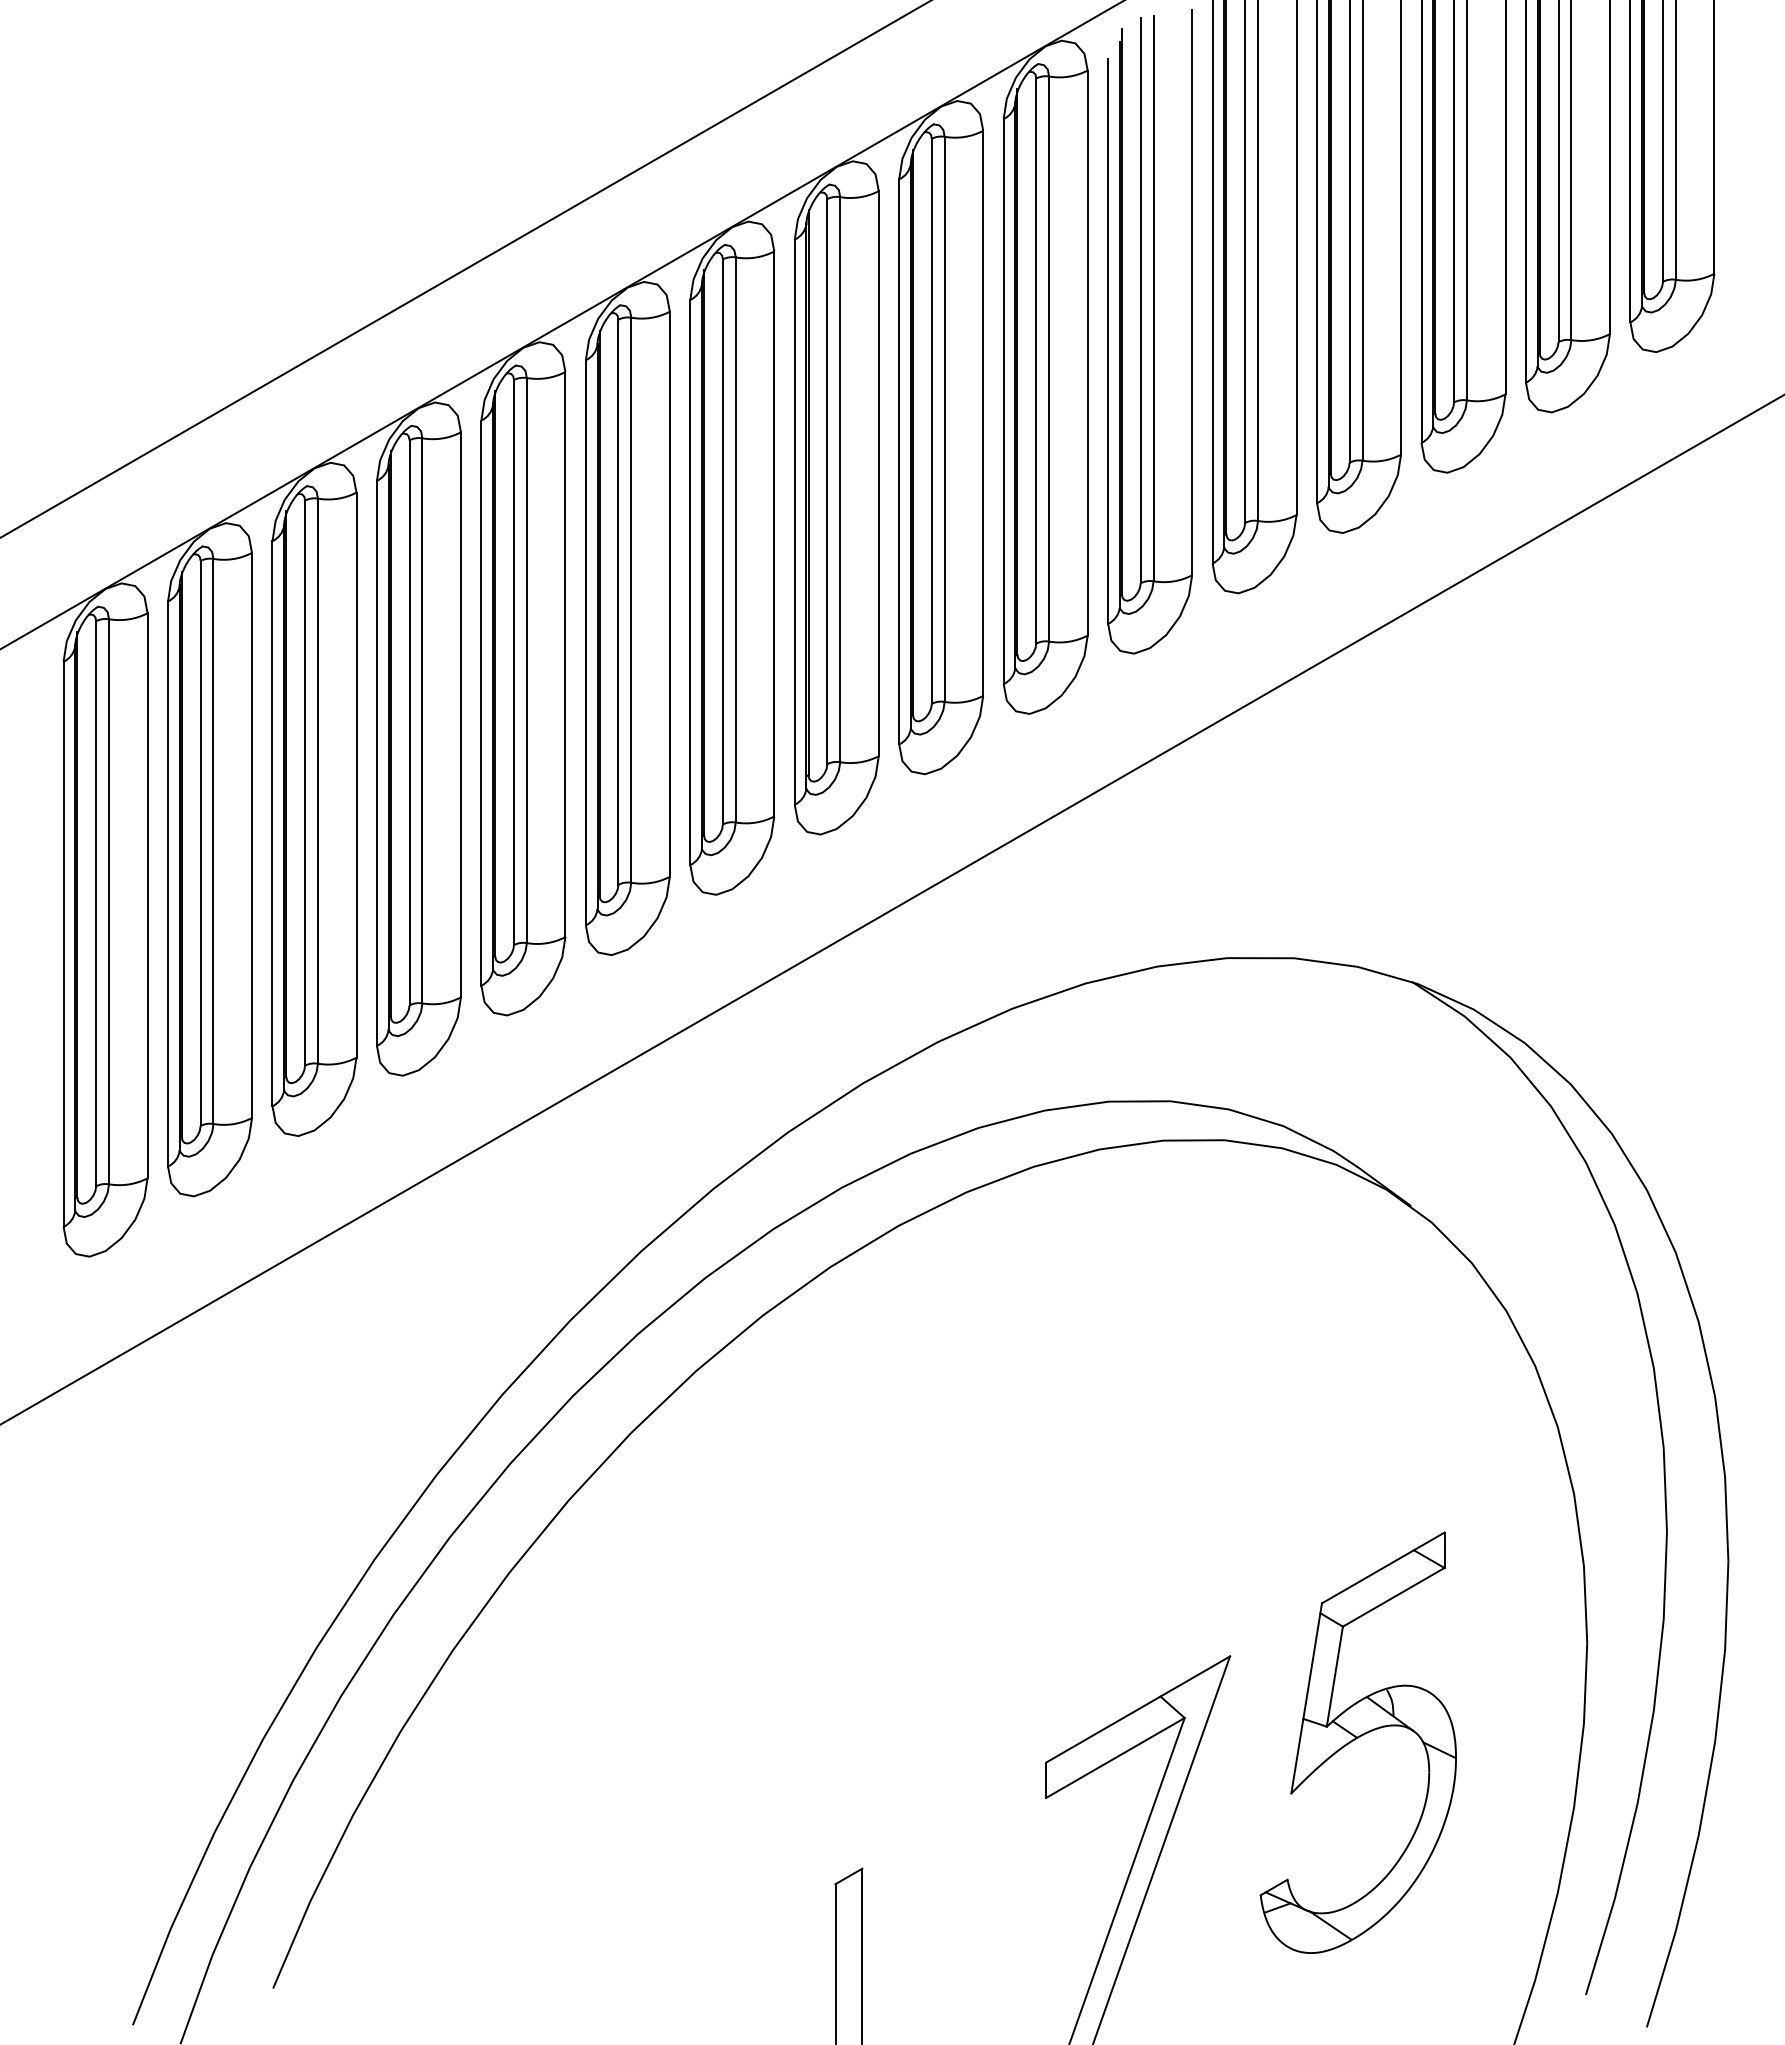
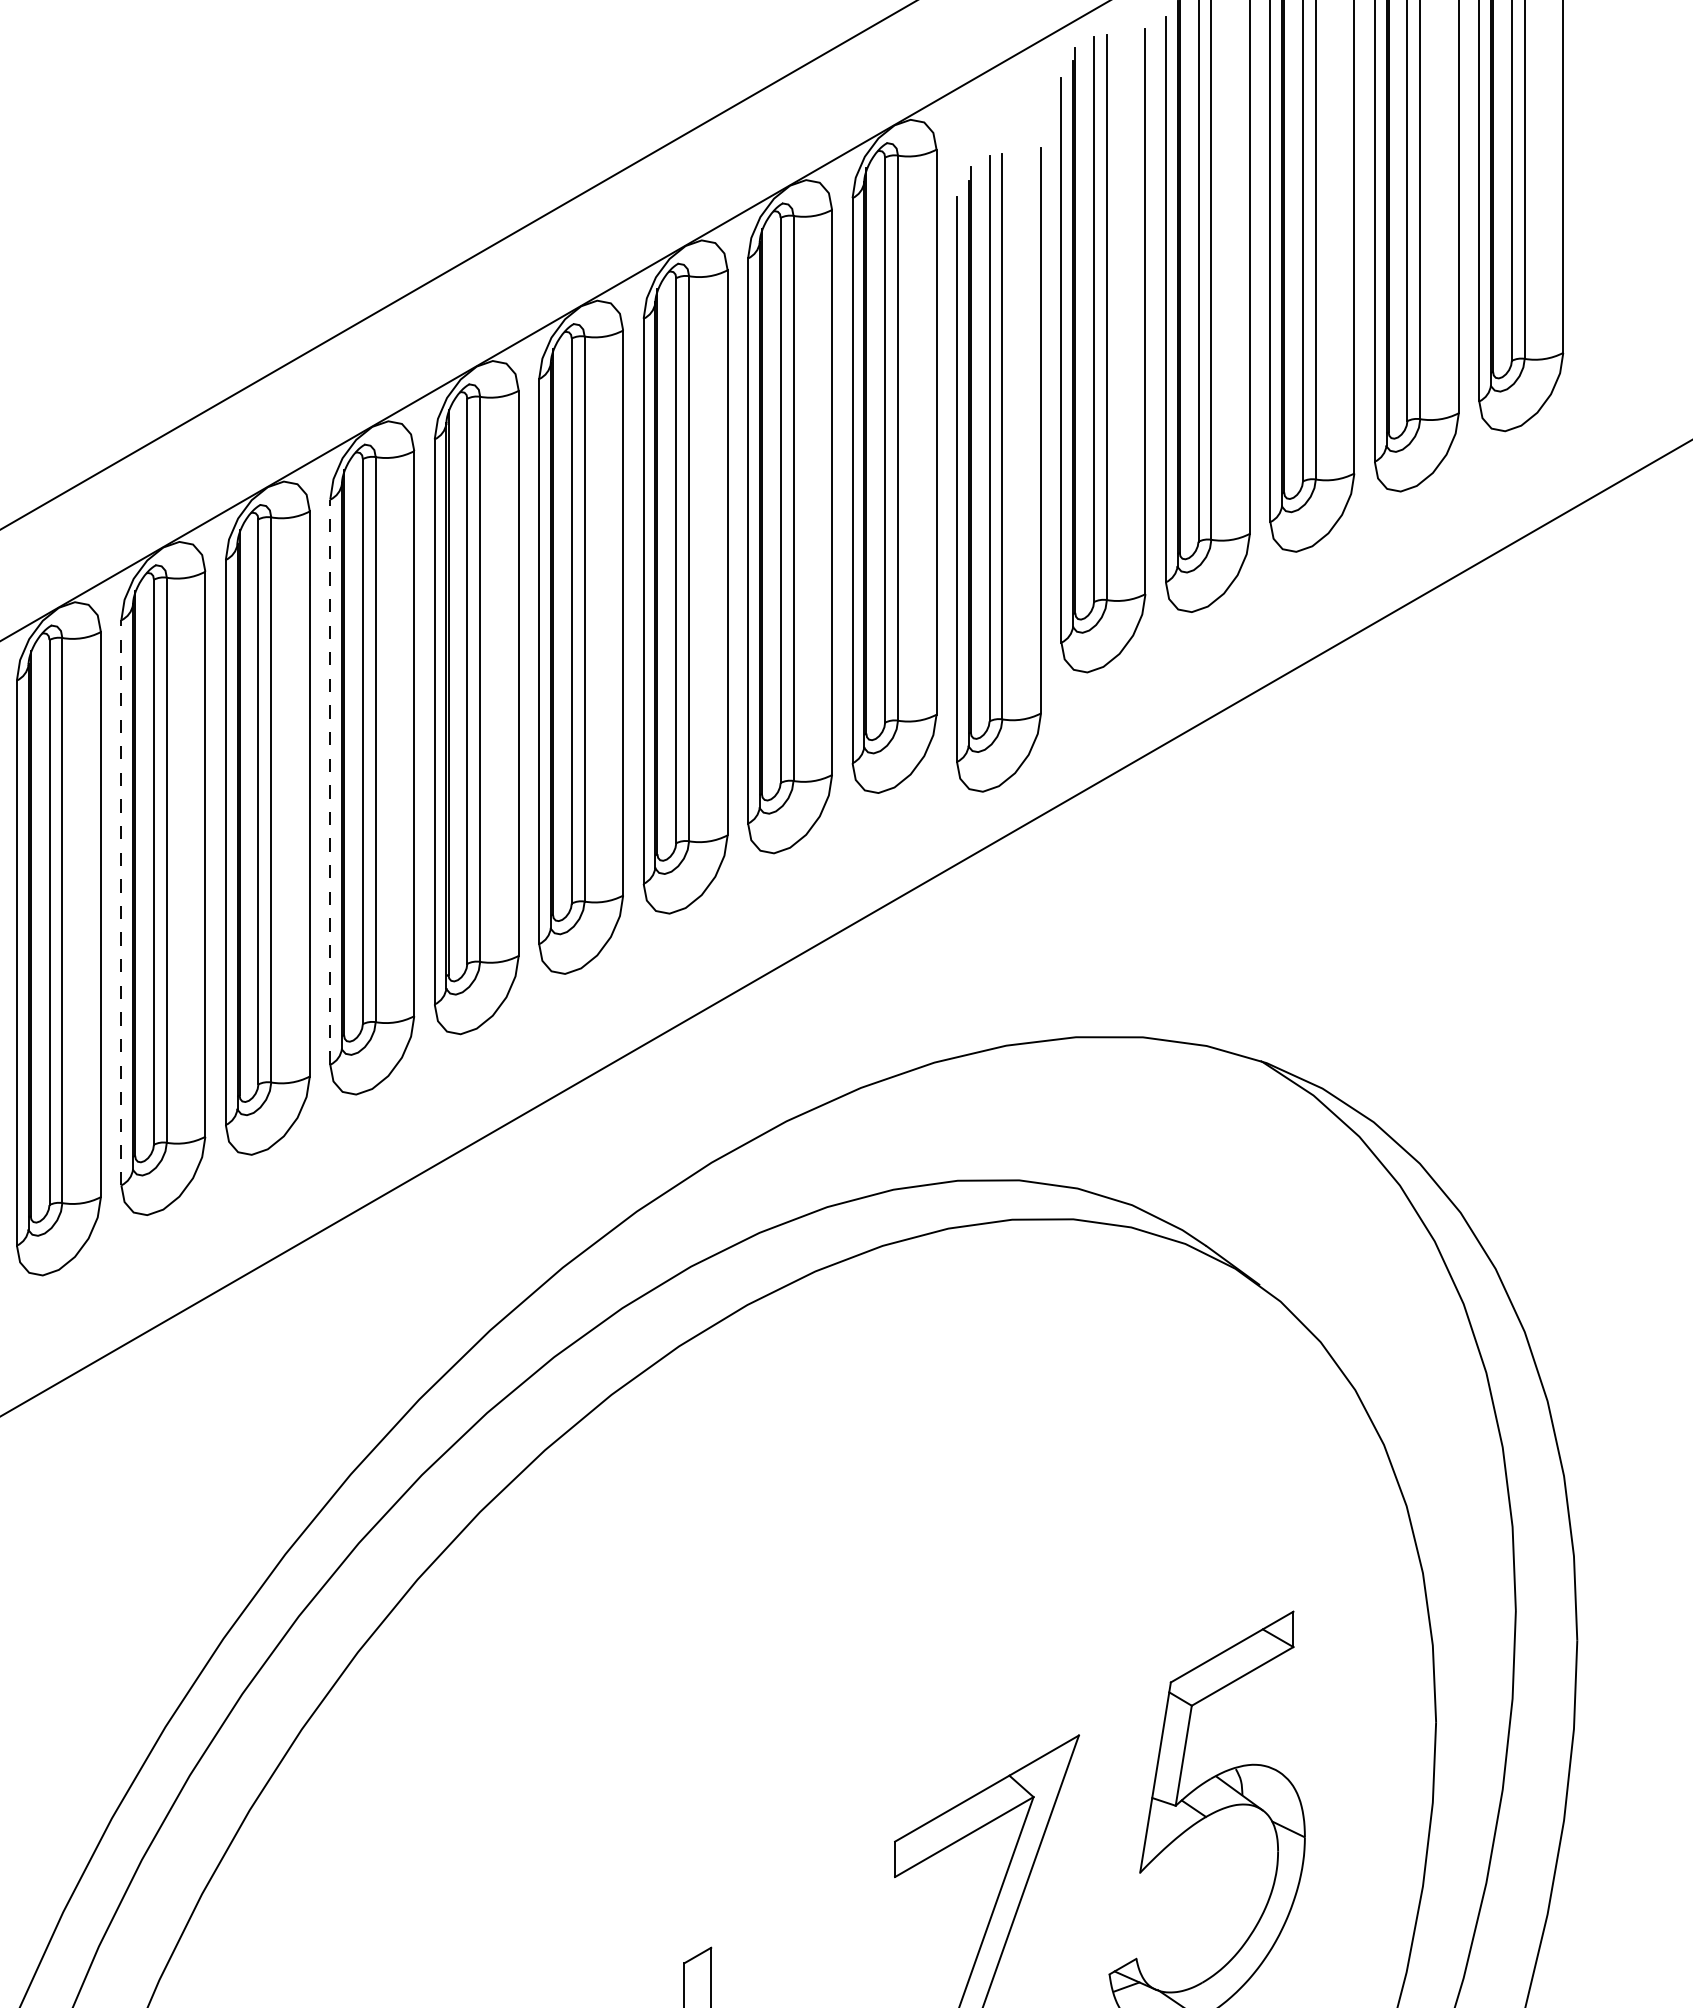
part: (1149, 331) -> (998, 469), moved
line: (481, 703) -> (330, 782), solid -> dashed
line: (272, 823) -> (121, 902), solid -> dashed

